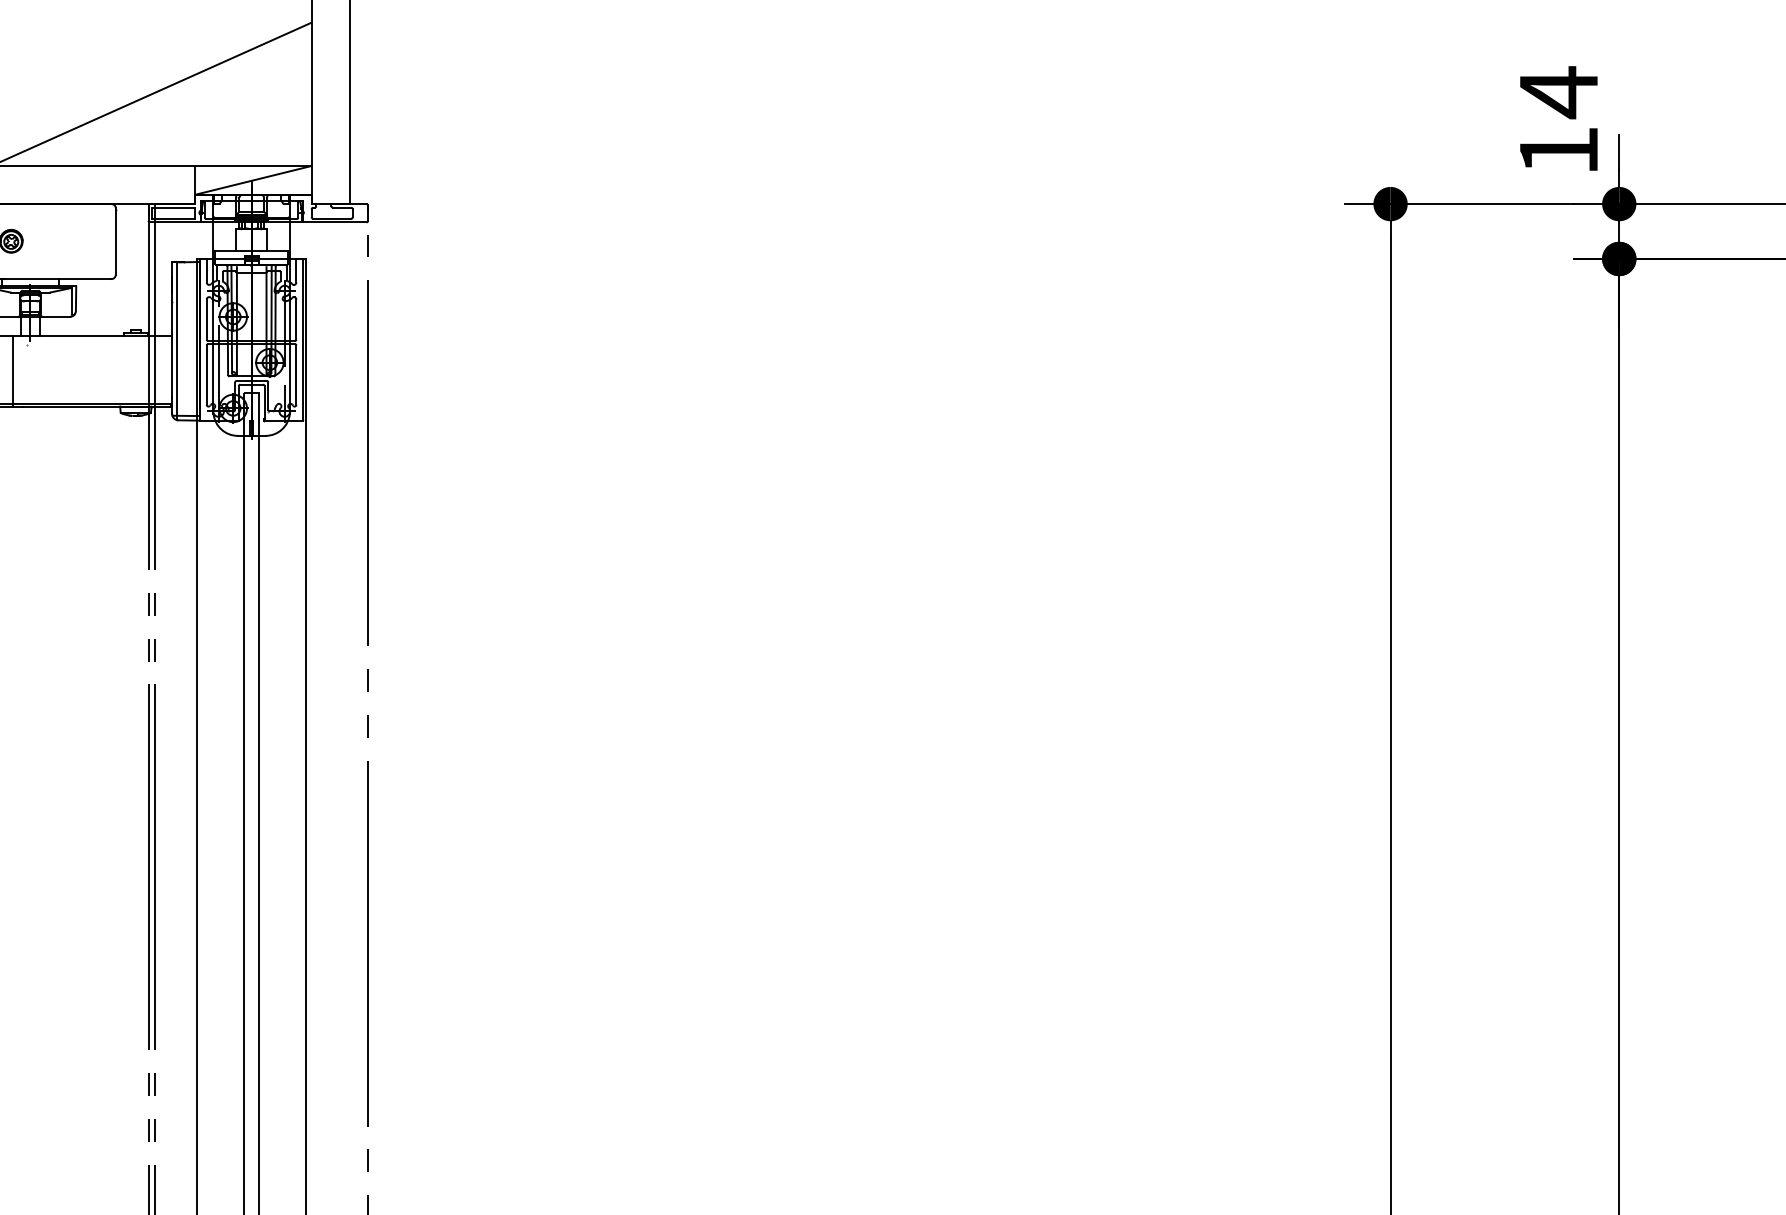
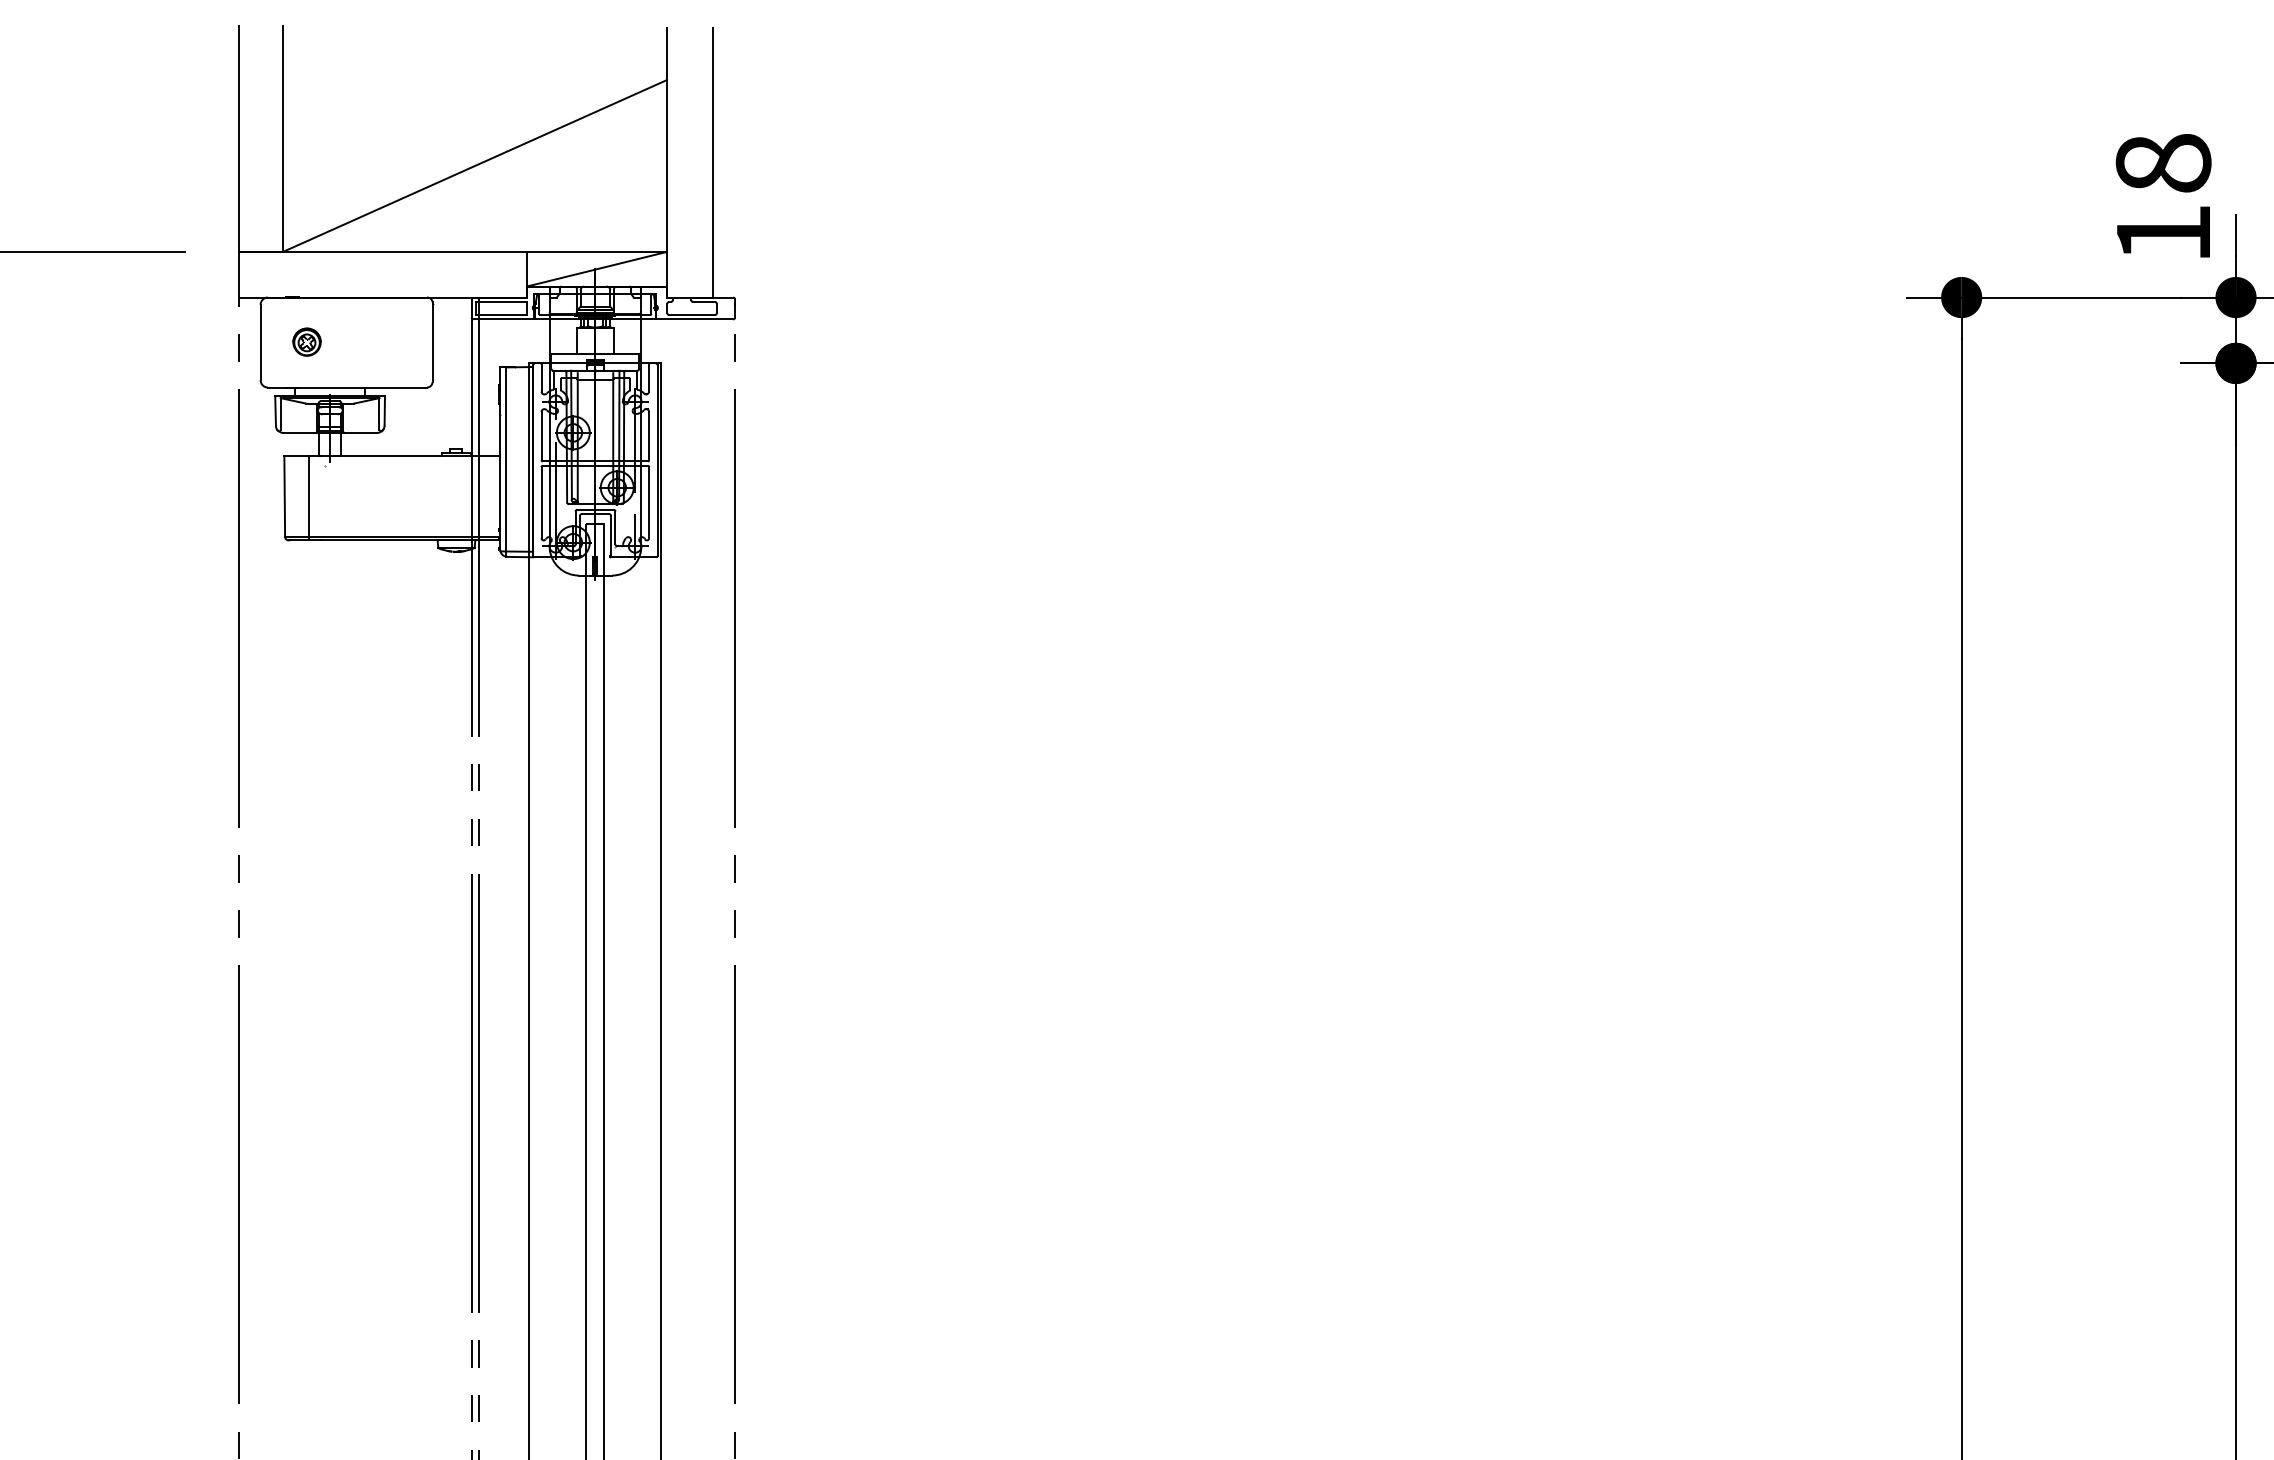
text: (1558, 92) -> (2163, 163), 14 -> 18

